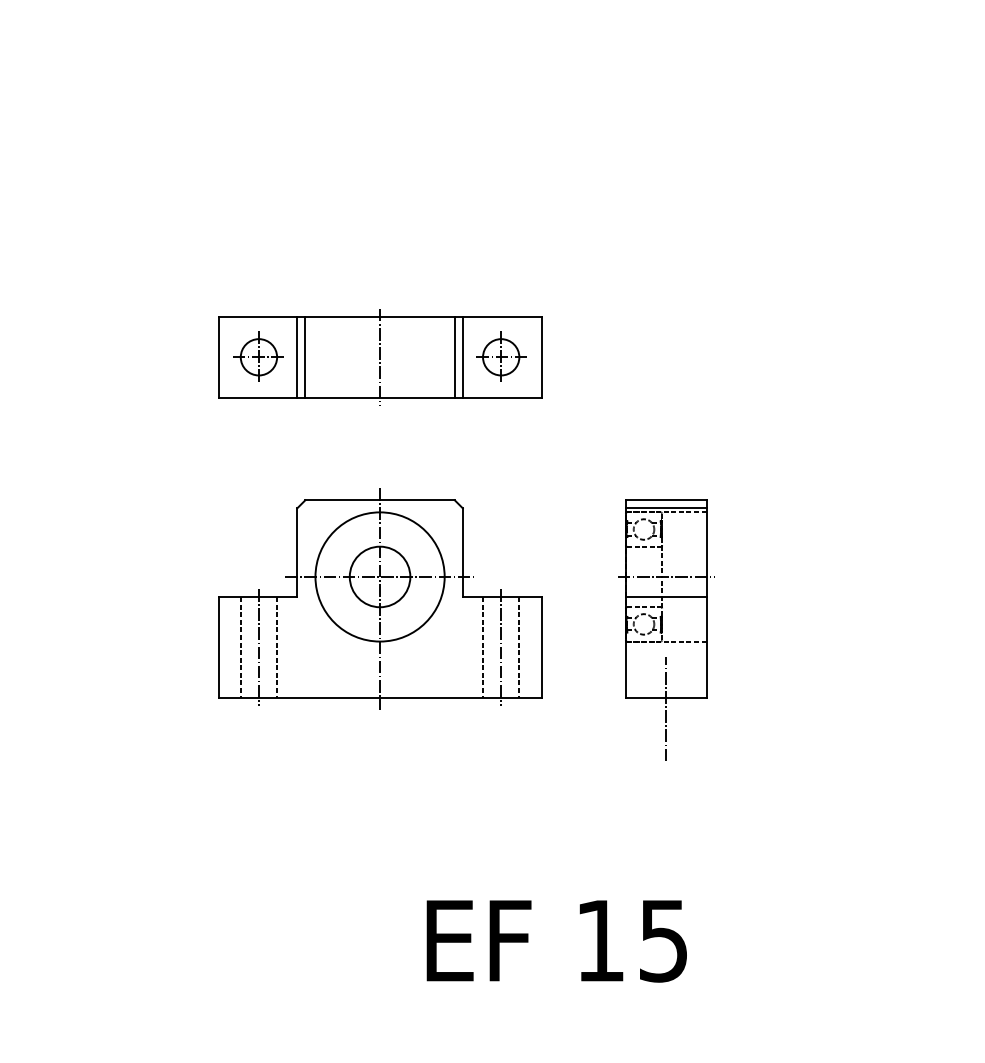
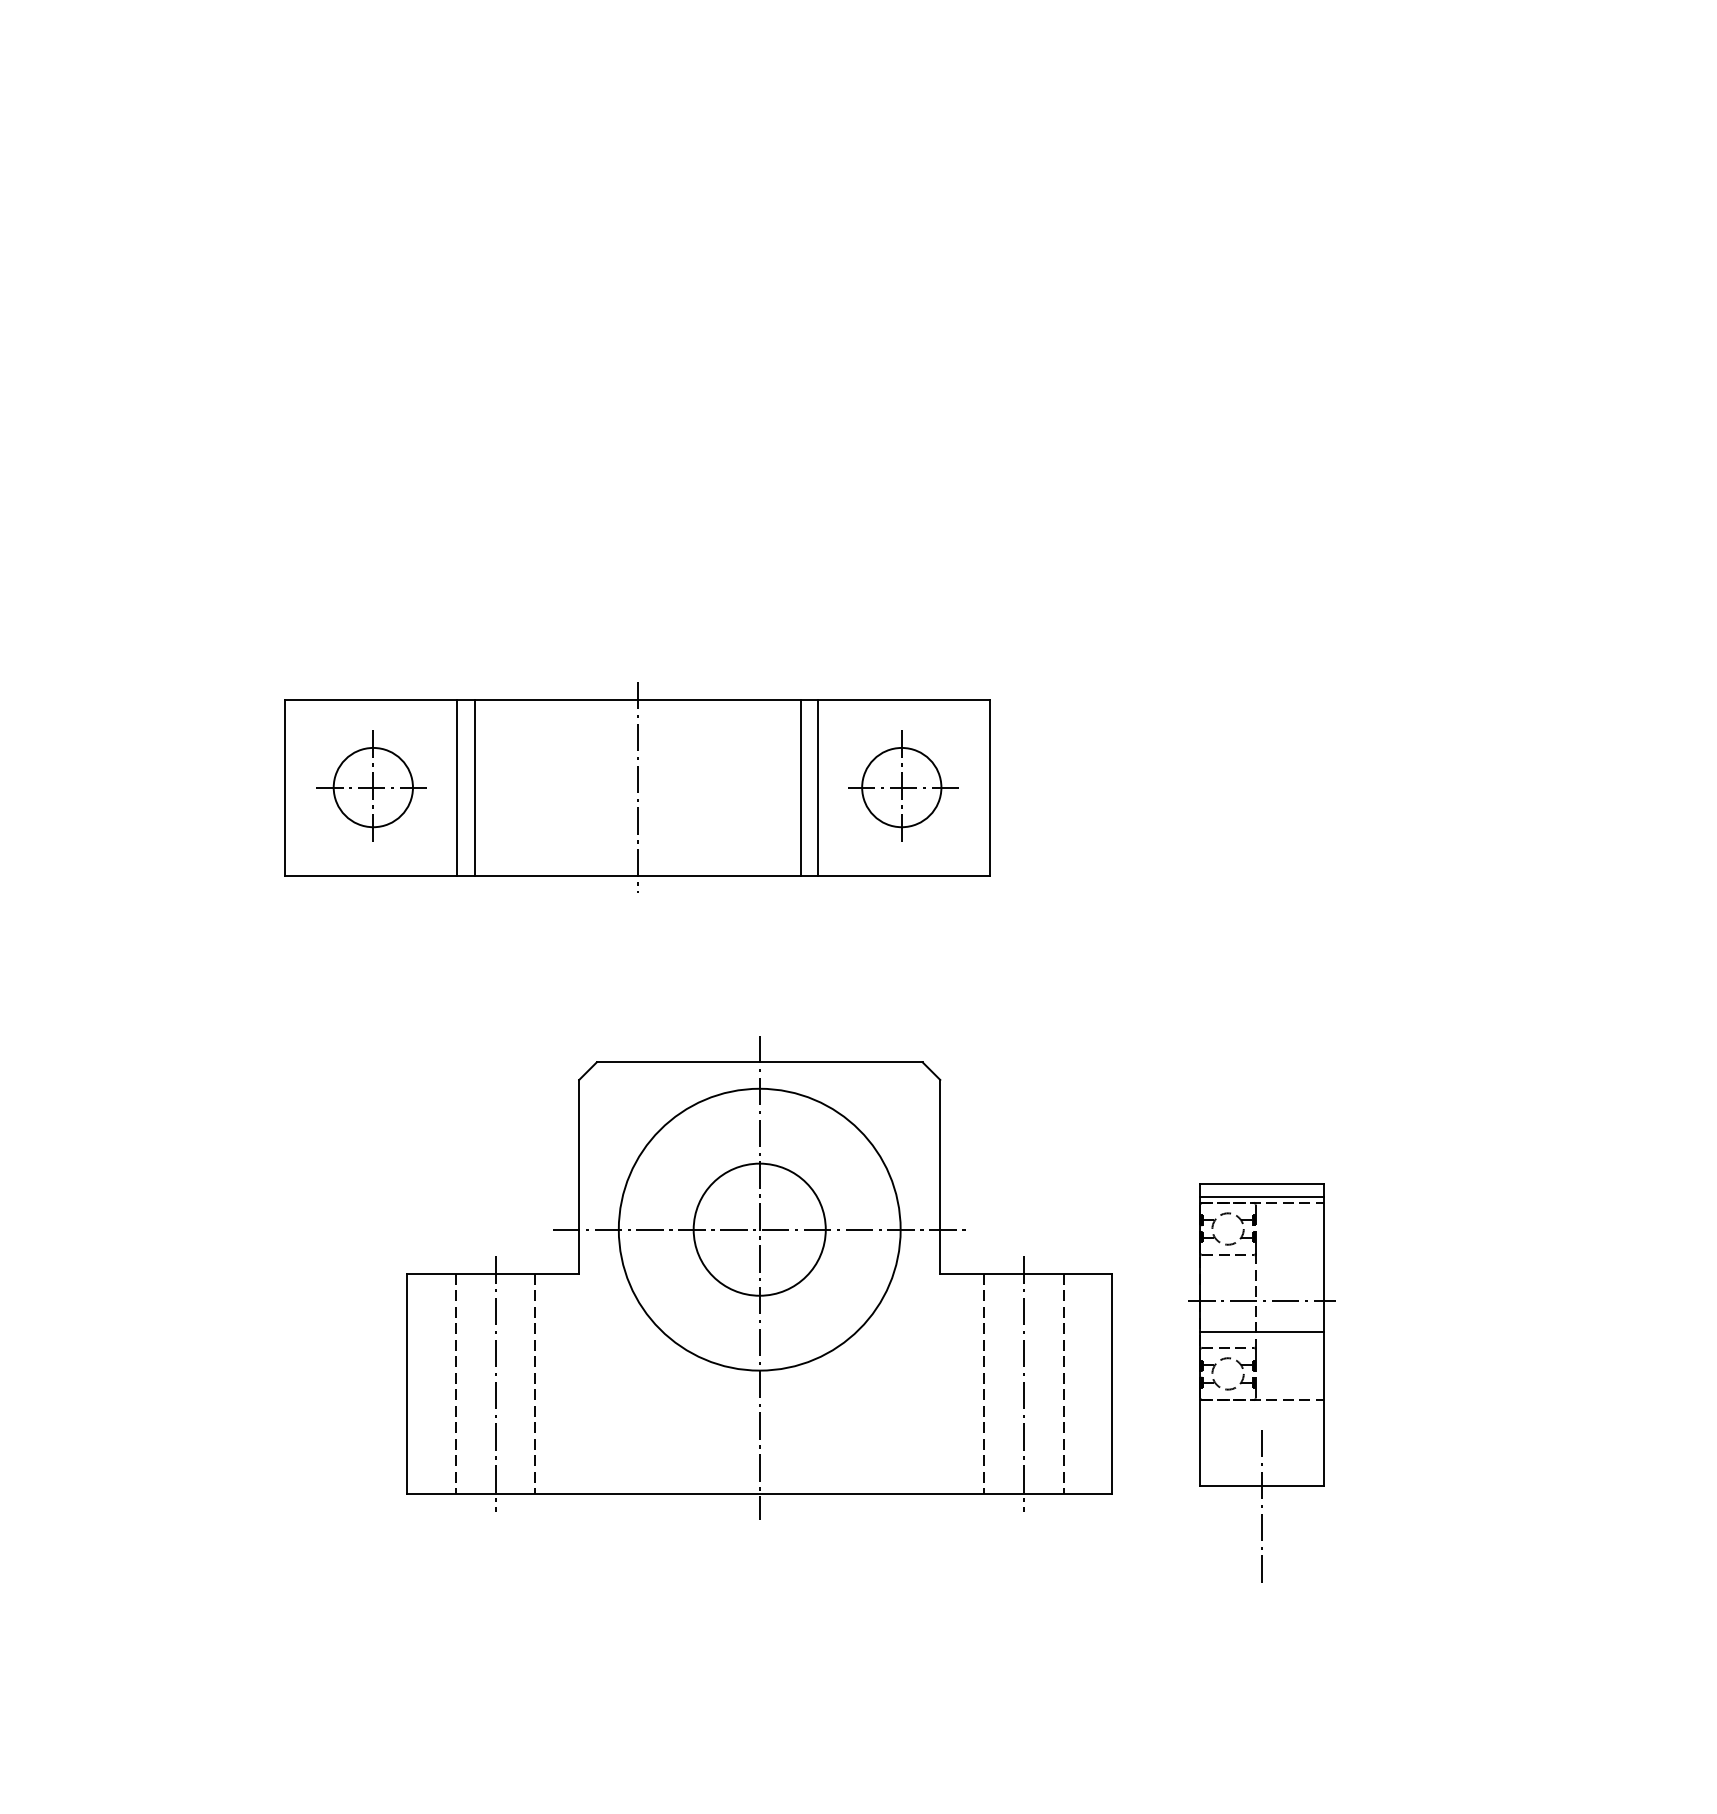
part: (380, 598) -> (760, 1276), moved
part: (666, 629) -> (1262, 1381), size x0.7

